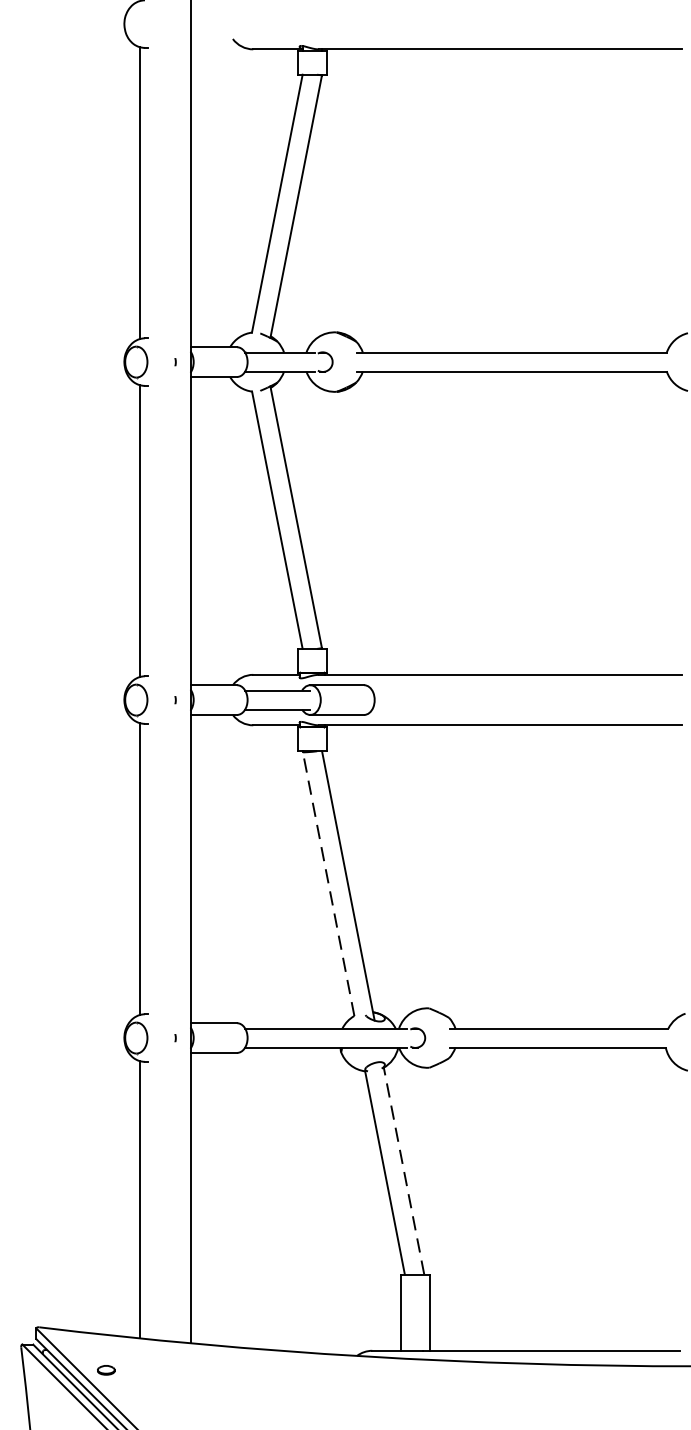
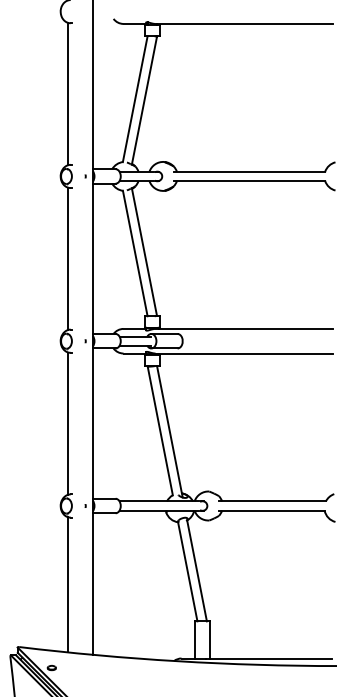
line: (329, 883) -> (160, 430), dashed -> solid
line: (402, 1170) -> (196, 570), dashed -> solid

